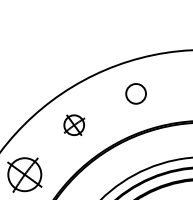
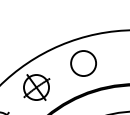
circle: (135, 93) -> (83, 63), size x1.67
part: (74, 124) -> (36, 86), size x1.67

